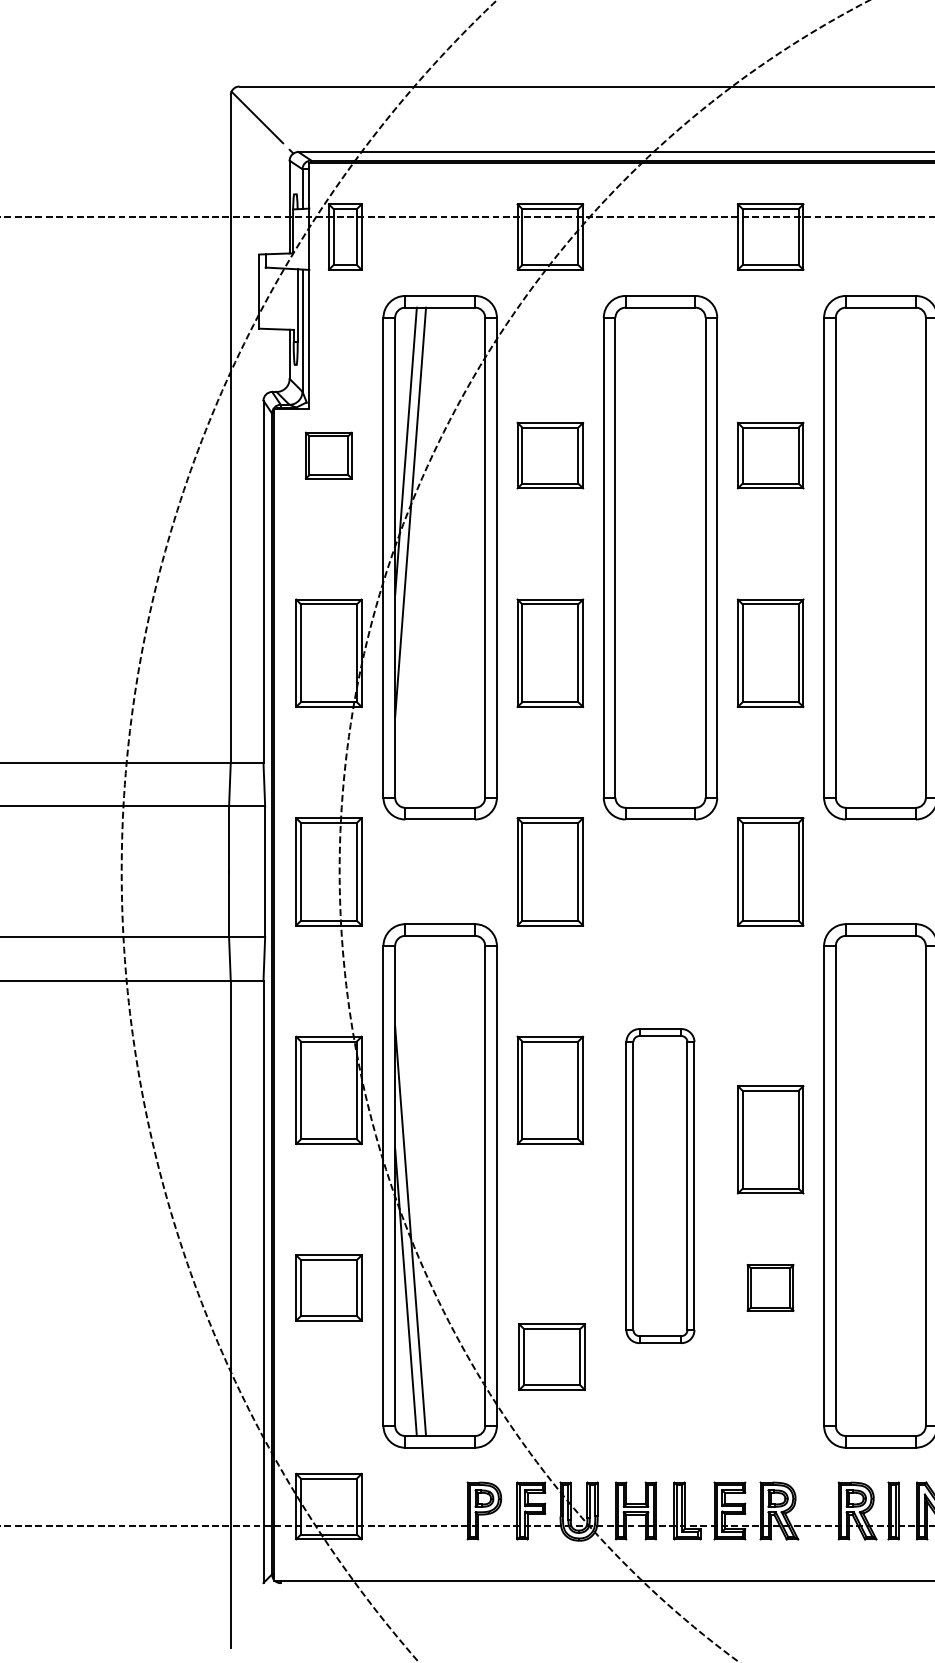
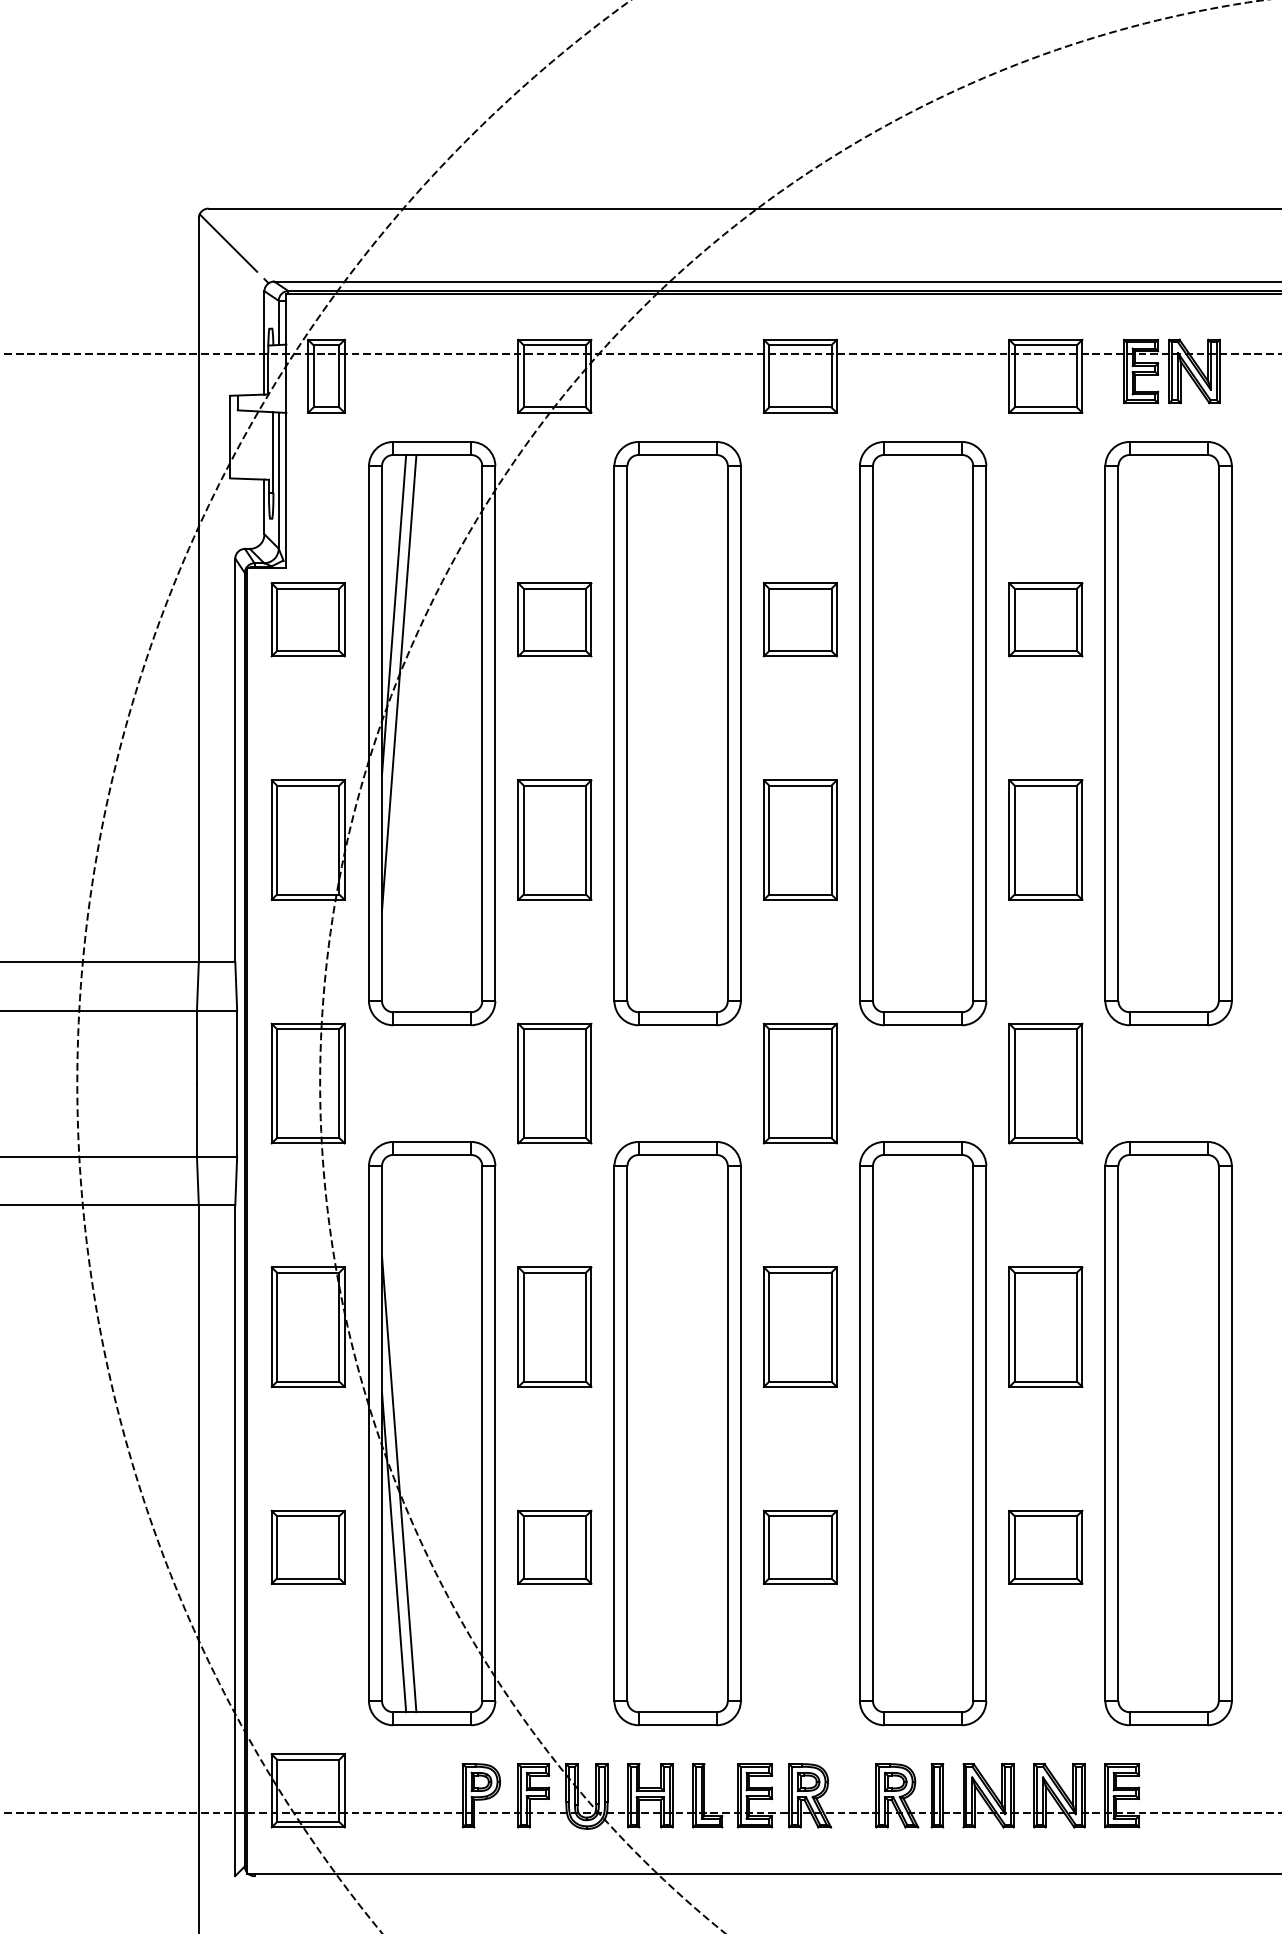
part: (328, 455) -> (307, 619), size x1.43
part: (769, 1139) -> (799, 1326), moved
part: (660, 1185) -> (677, 1433), size x1.67
part: (769, 1287) -> (799, 1546), size x1.43
part: (551, 1356) -> (554, 1546), moved

